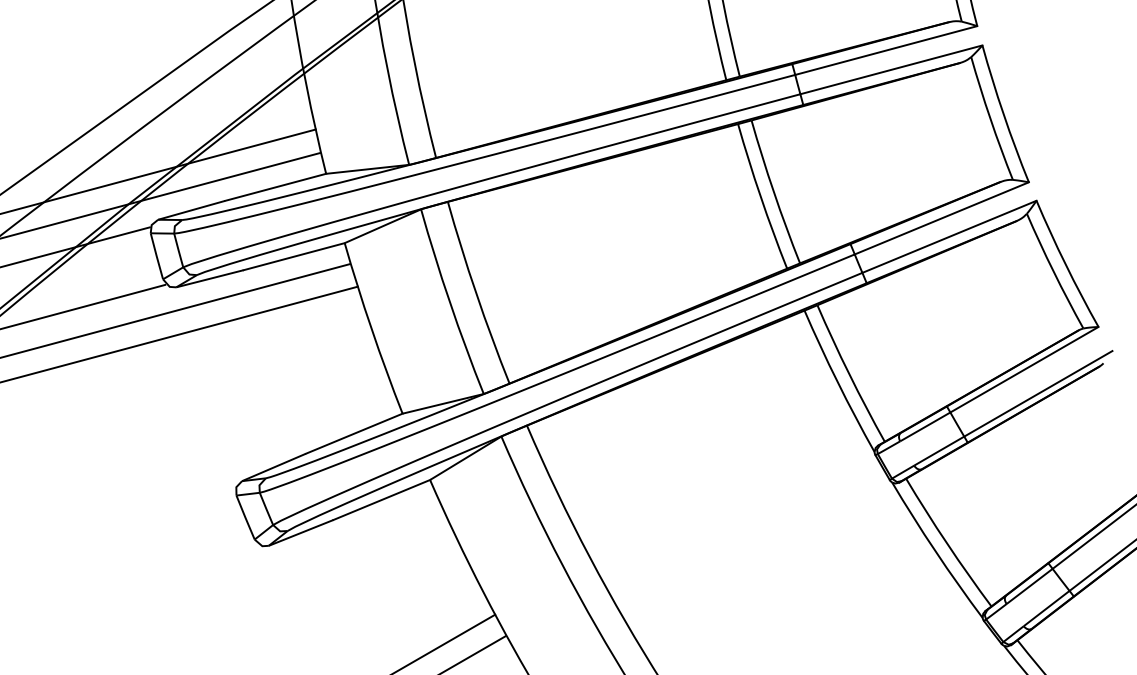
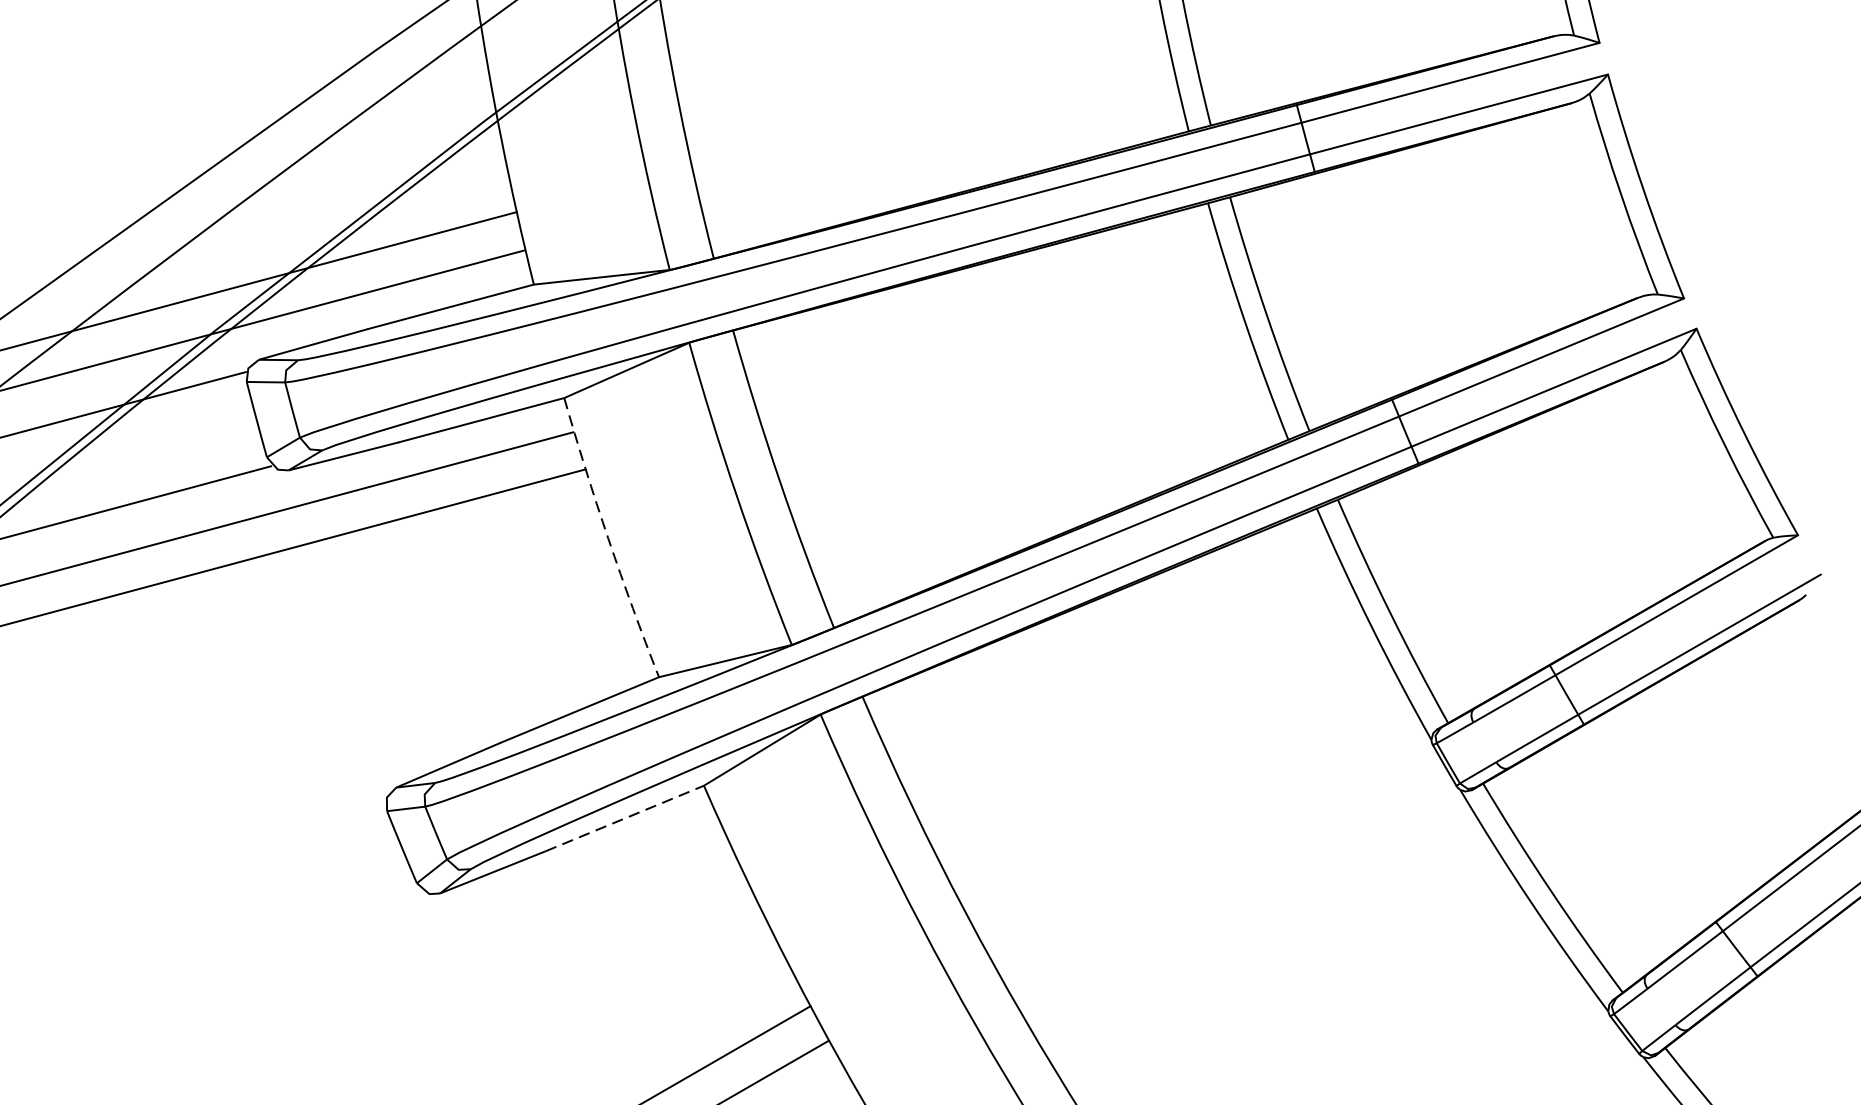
arc: (371, 329) -> (608, 539), solid -> dashed
line: (382, 499) -> (626, 817), solid -> dashed

